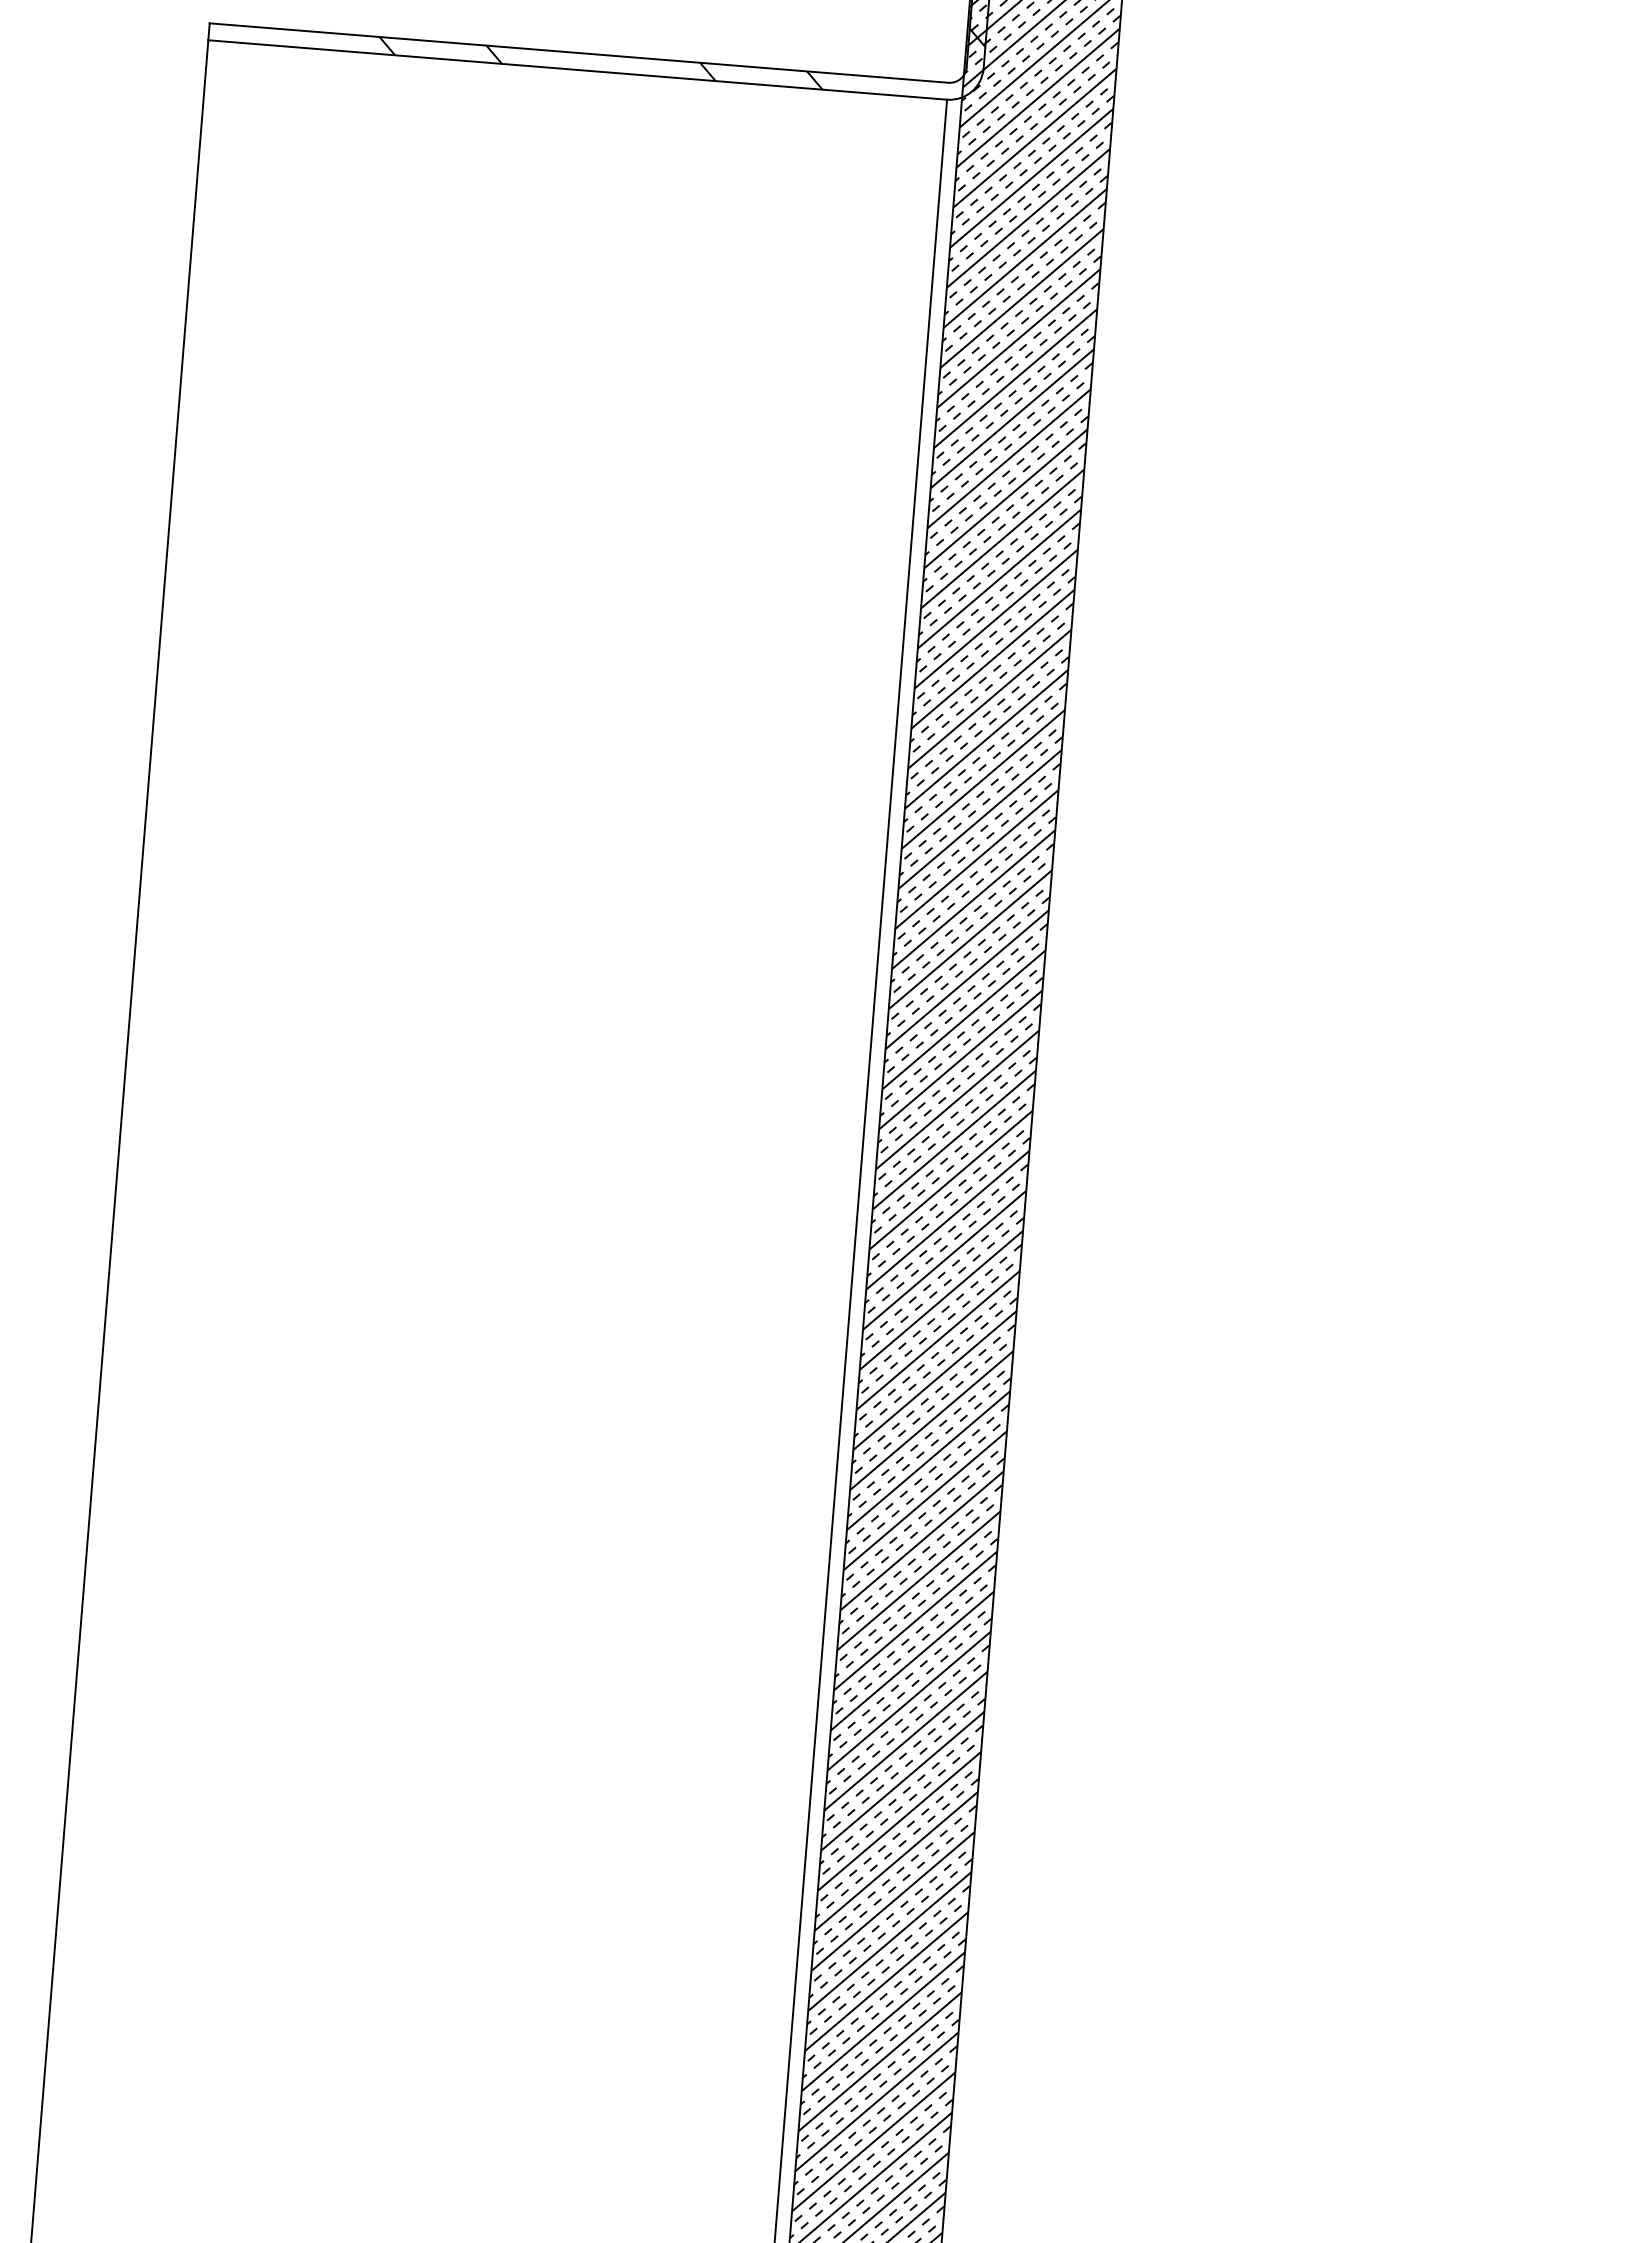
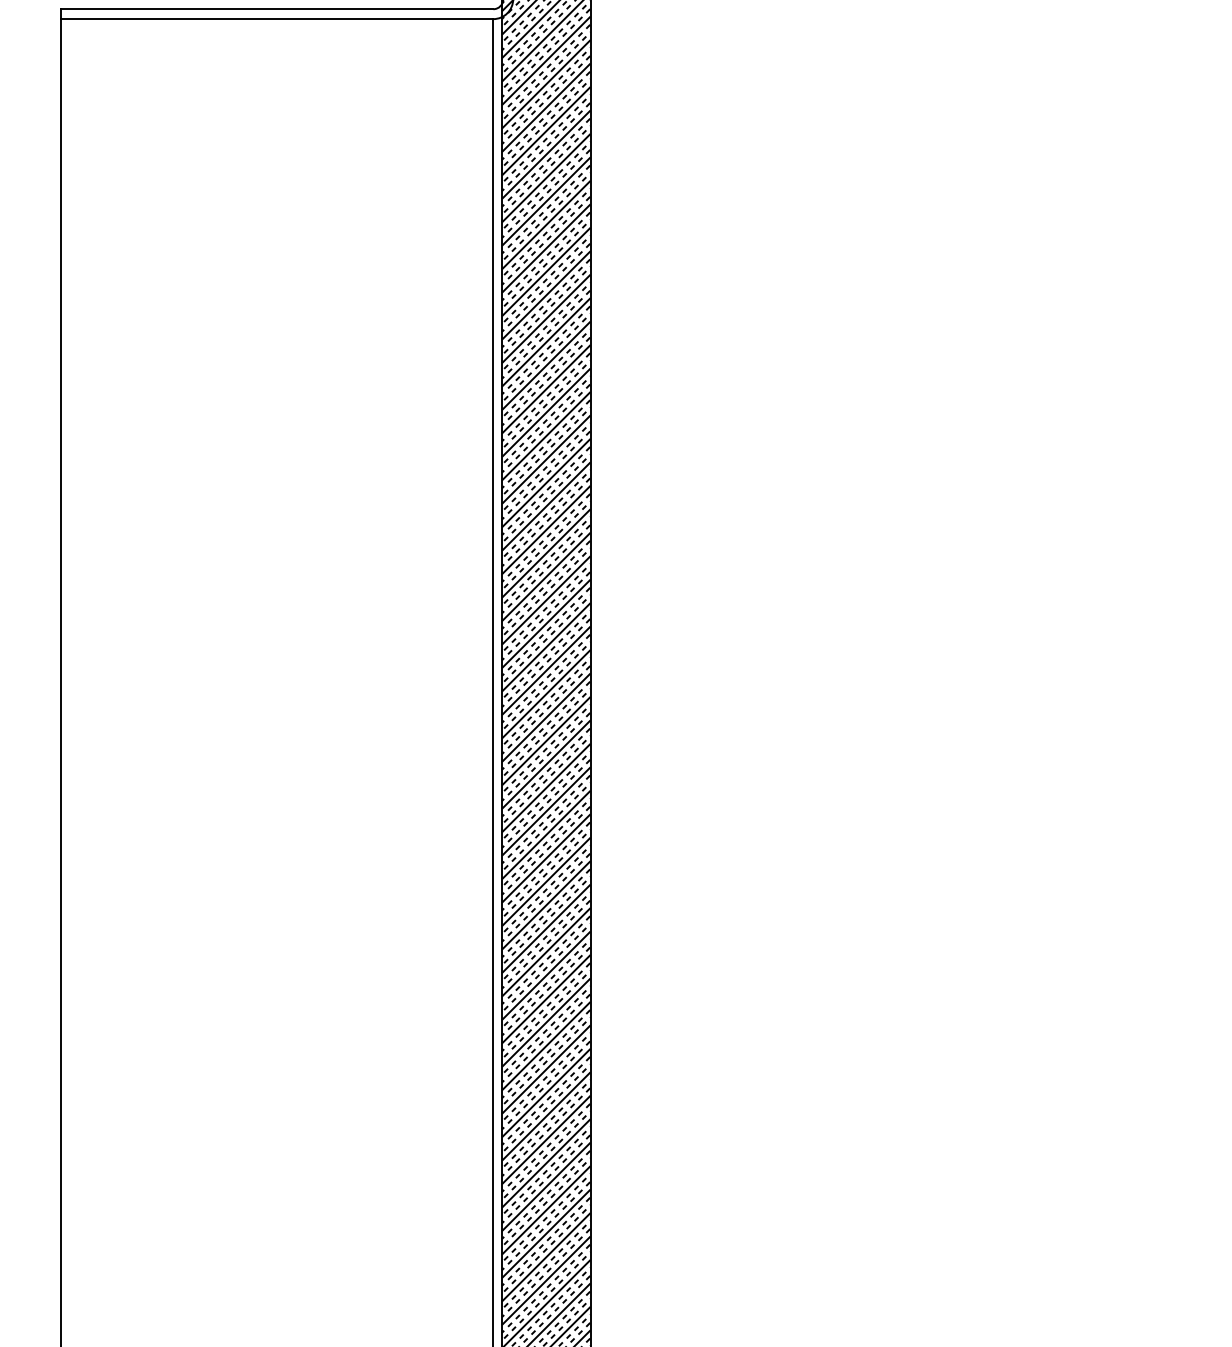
hatch: (601, 63) -> (290, 14), removed

